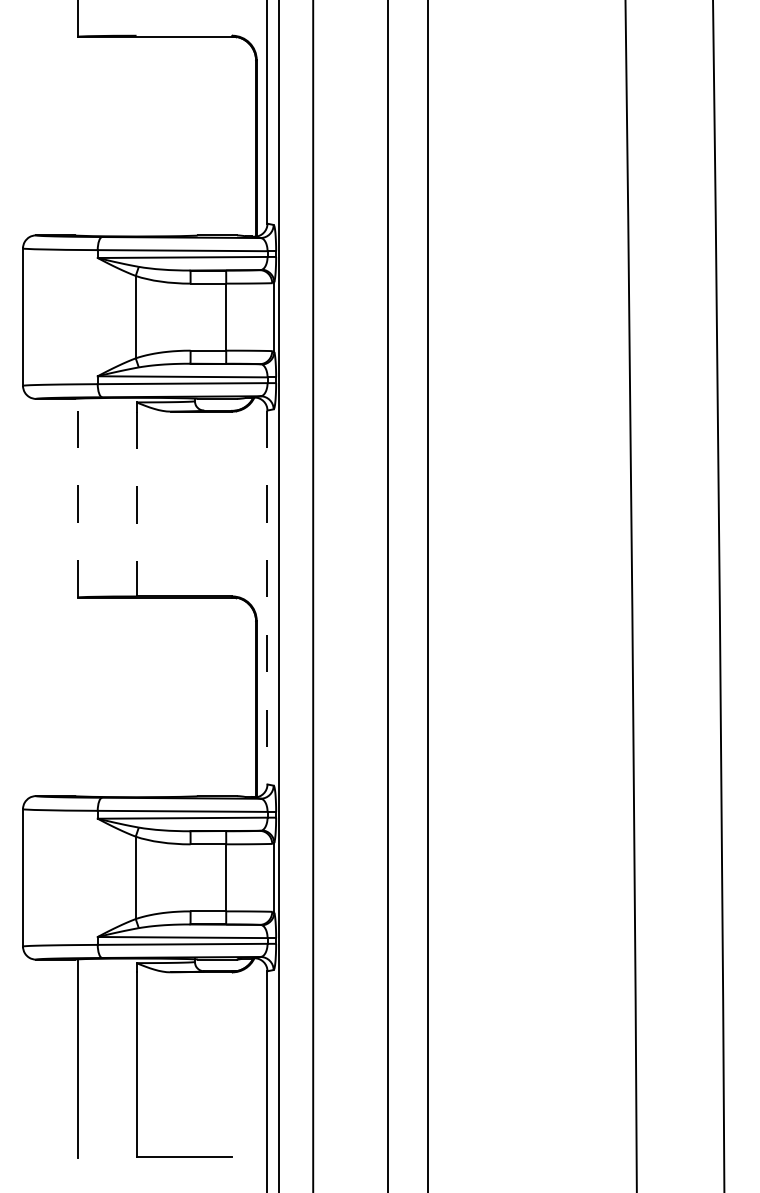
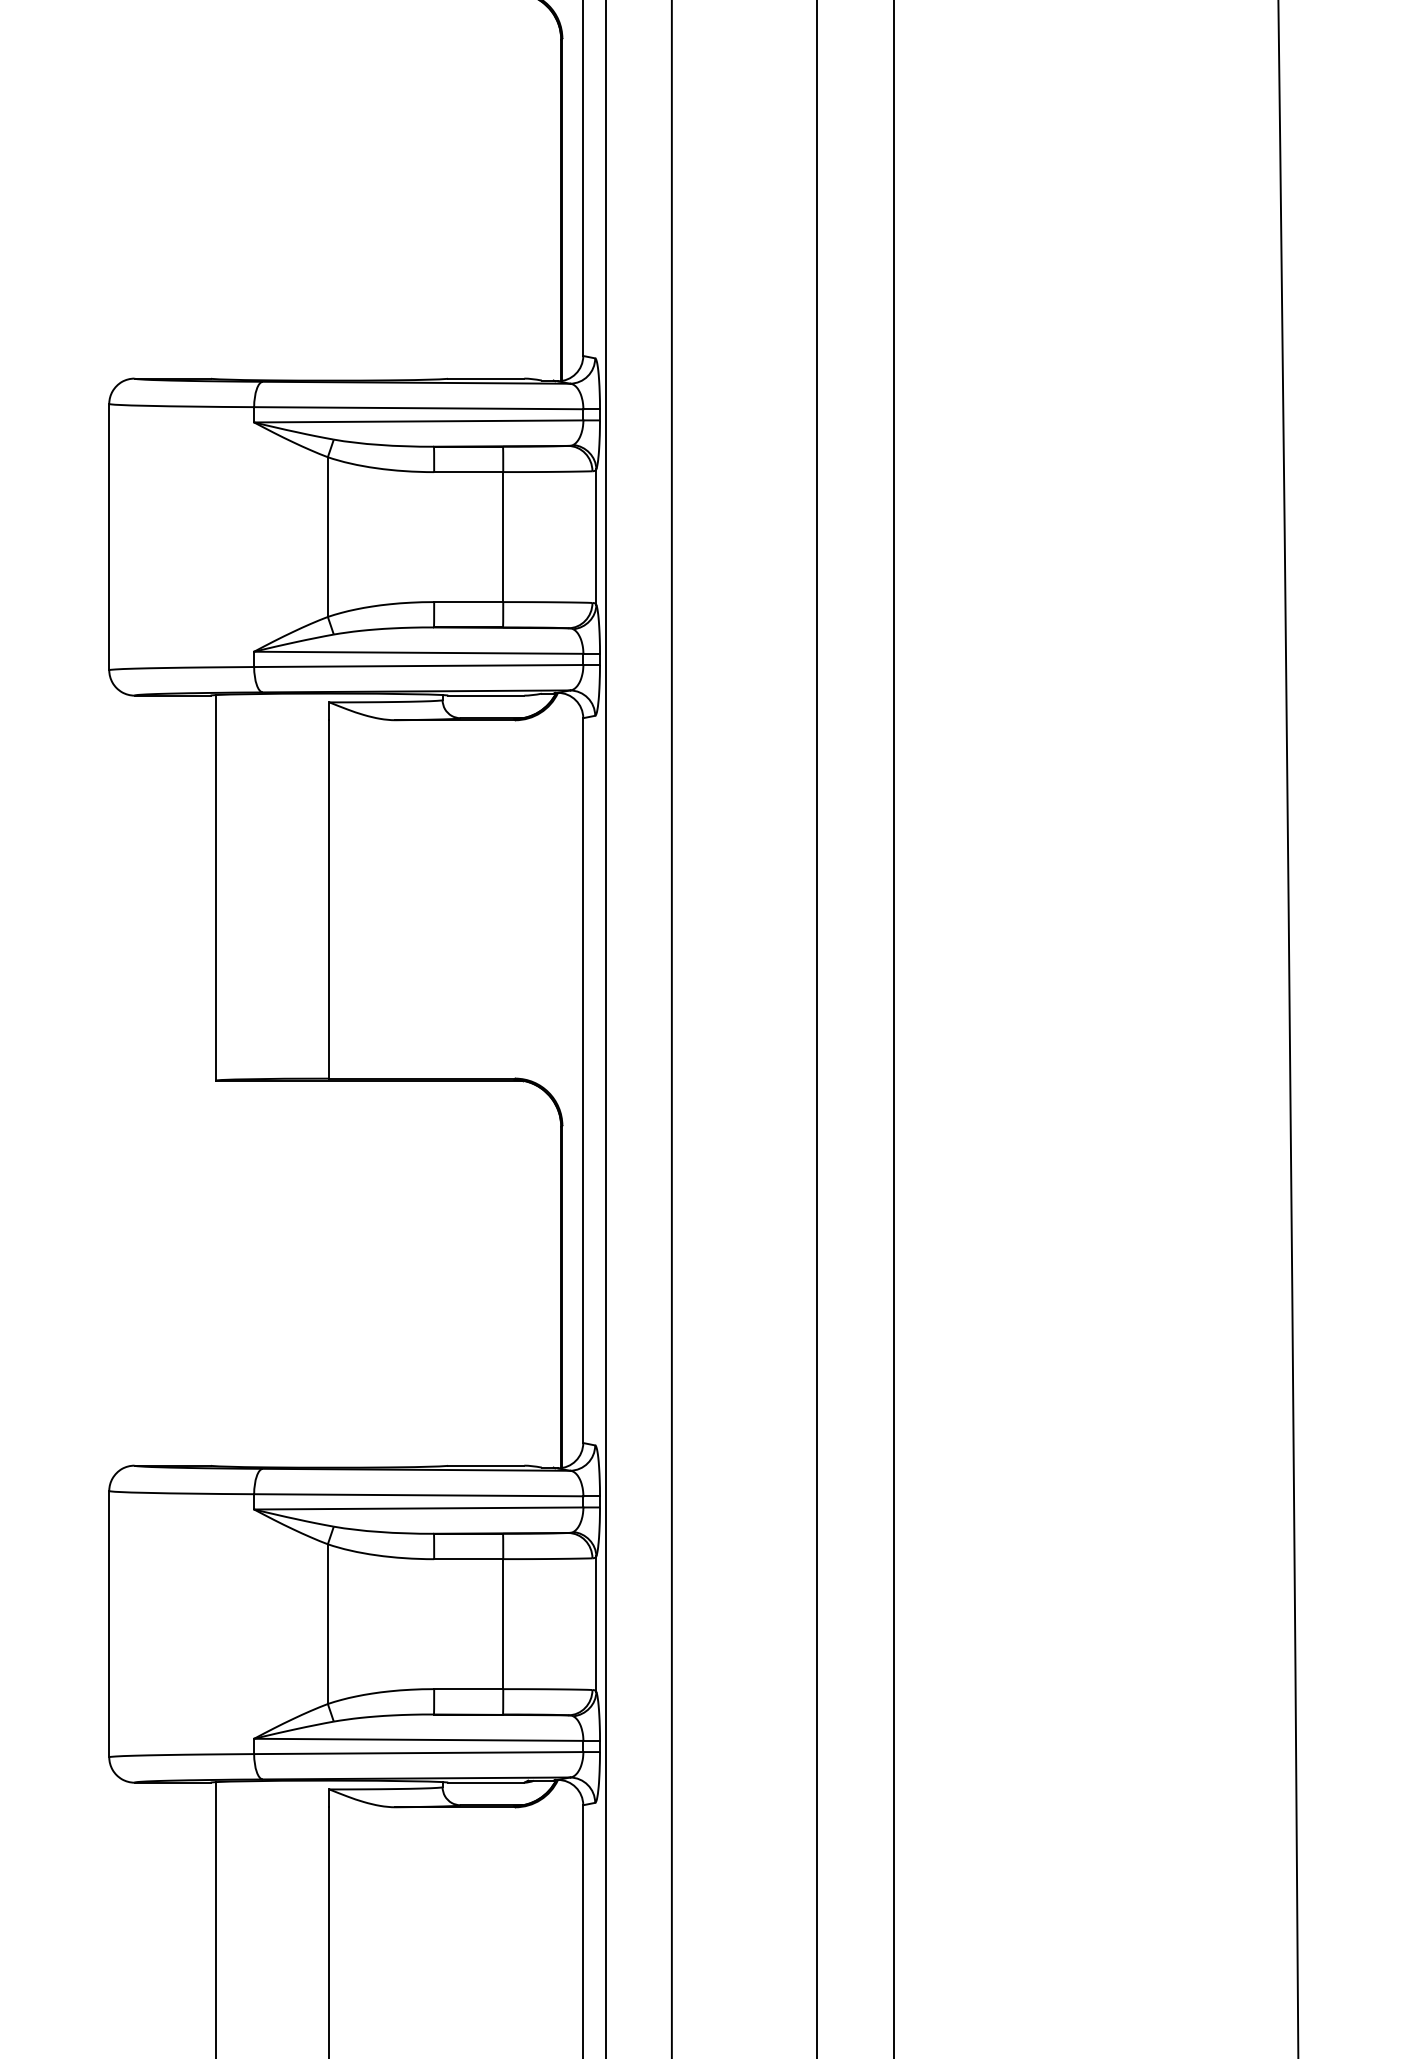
line: (78, 497) -> (216, 886), dashed -> solid
line: (136, 504) -> (329, 900), dashed -> solid
line: (267, 597) -> (583, 1080), dashed -> solid

